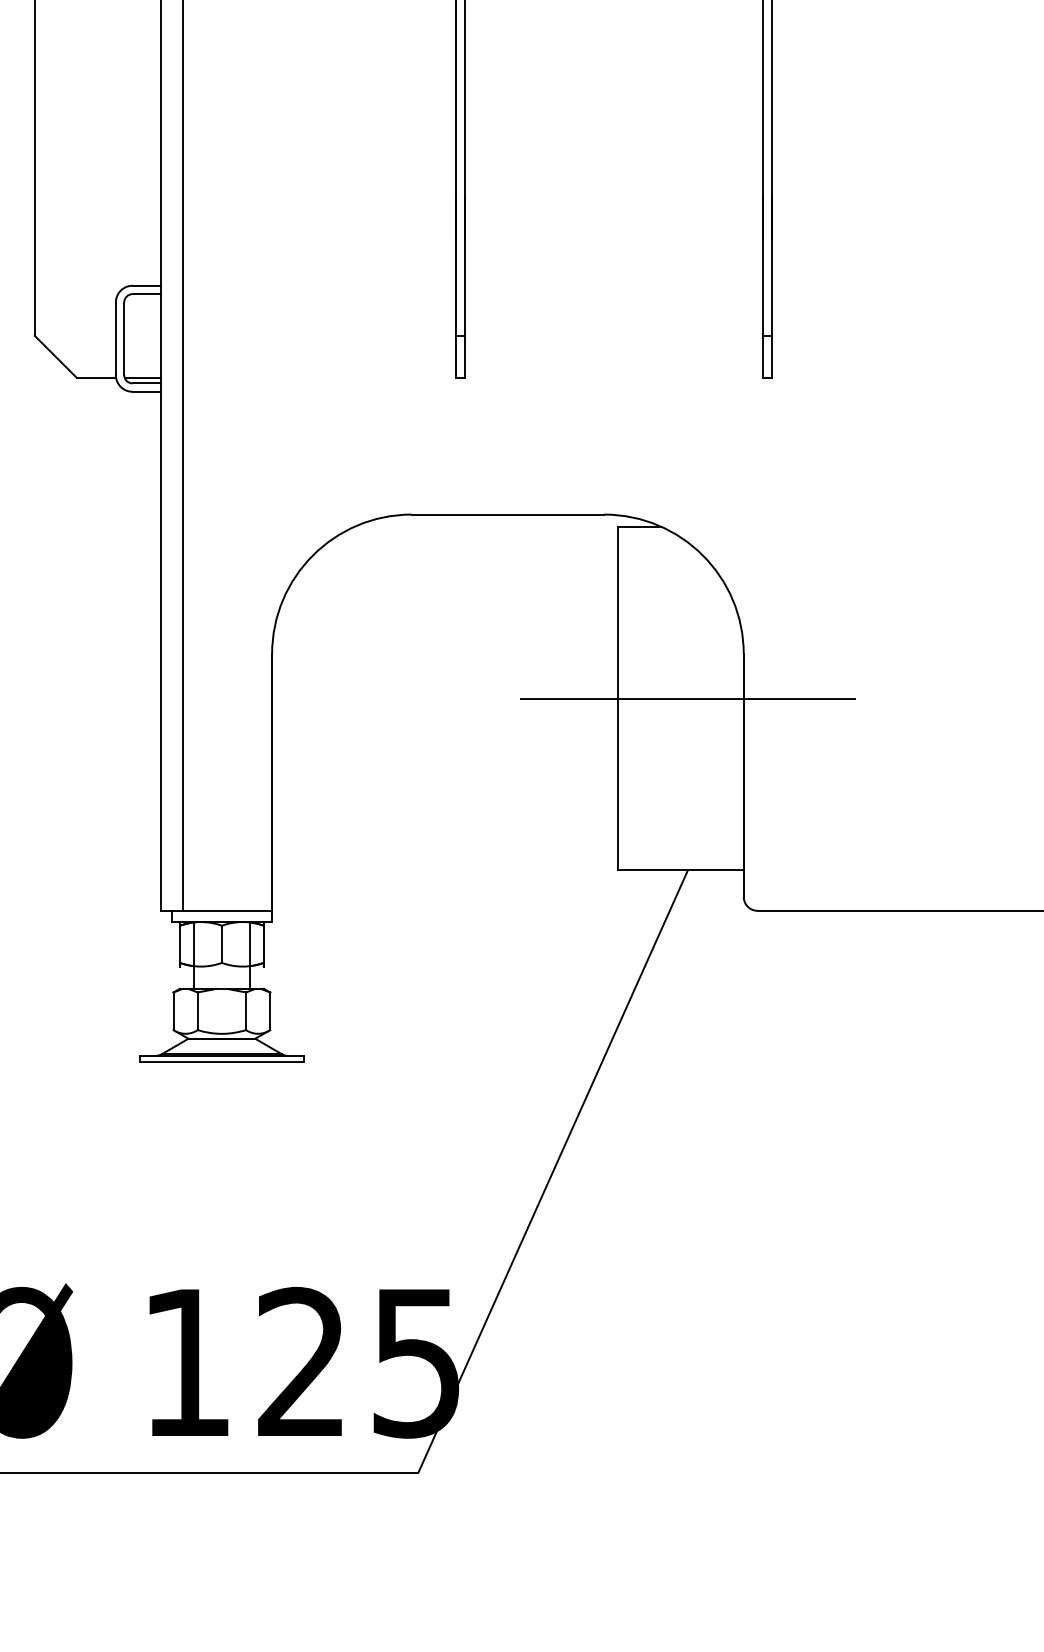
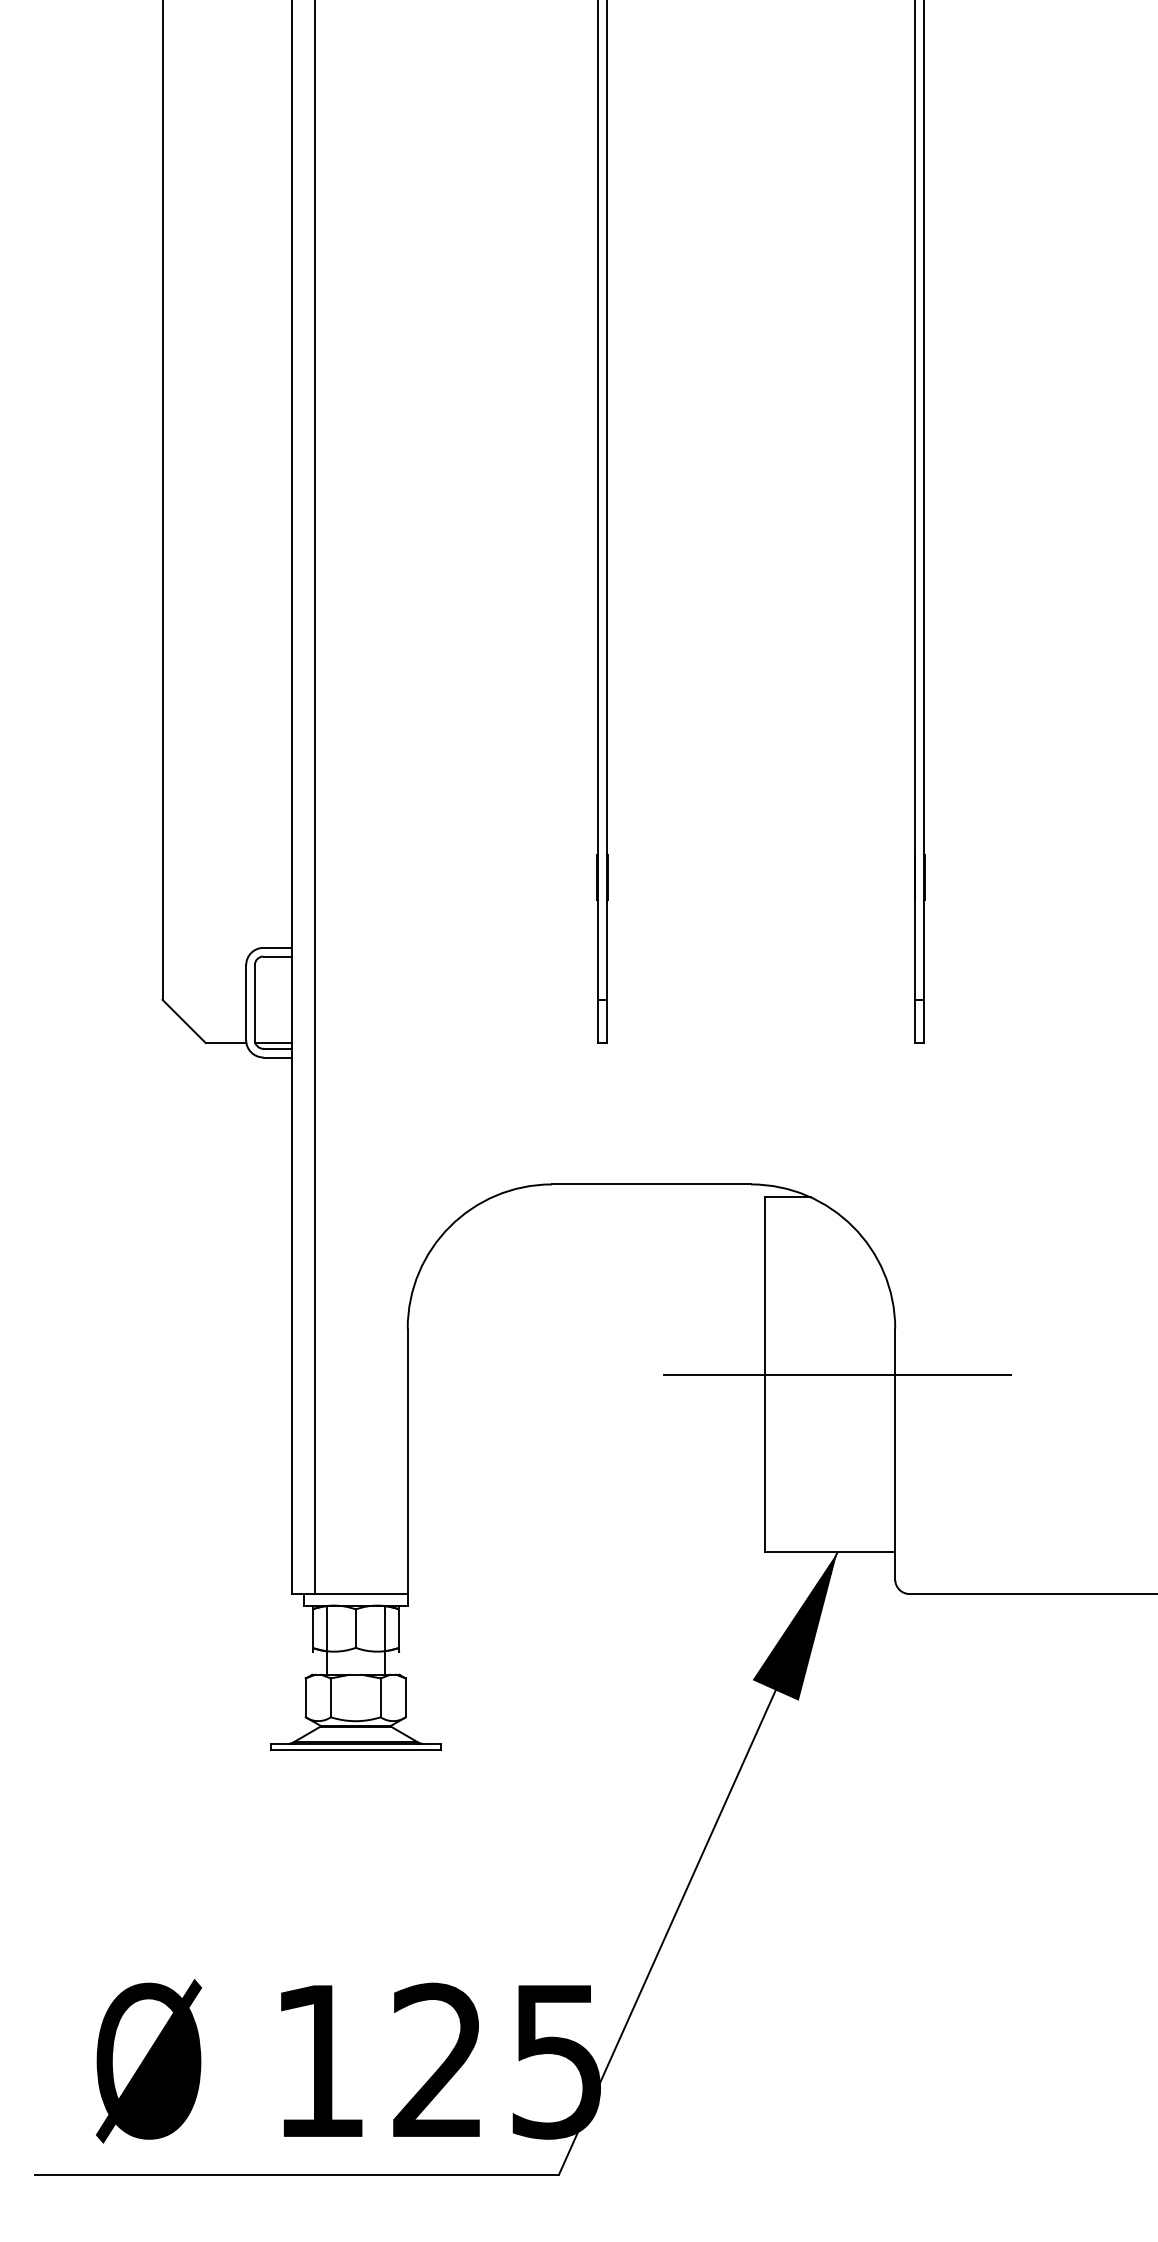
fill: (646, 942) -> (794, 1626), added

